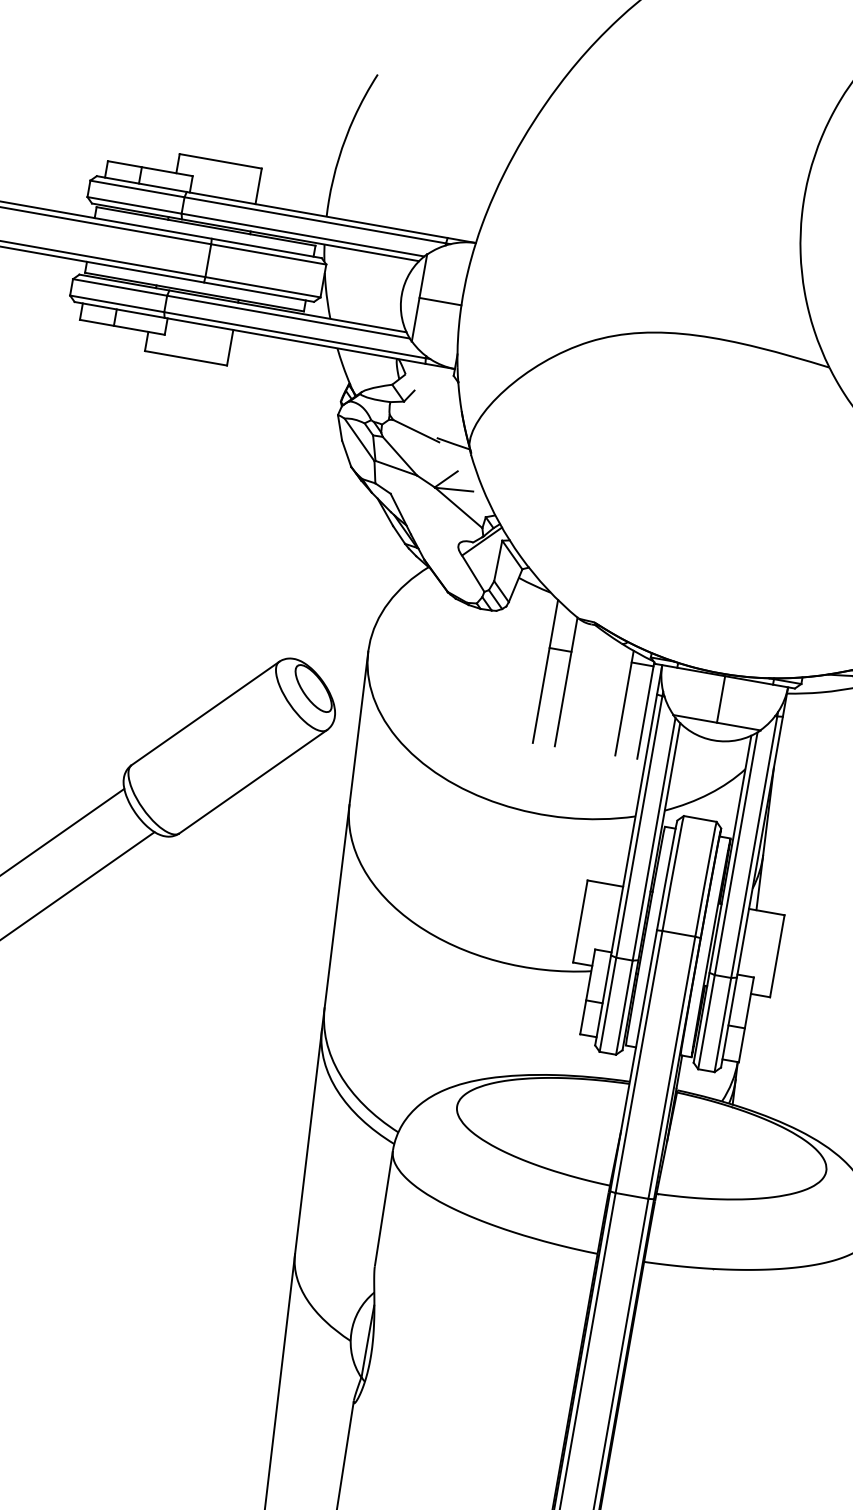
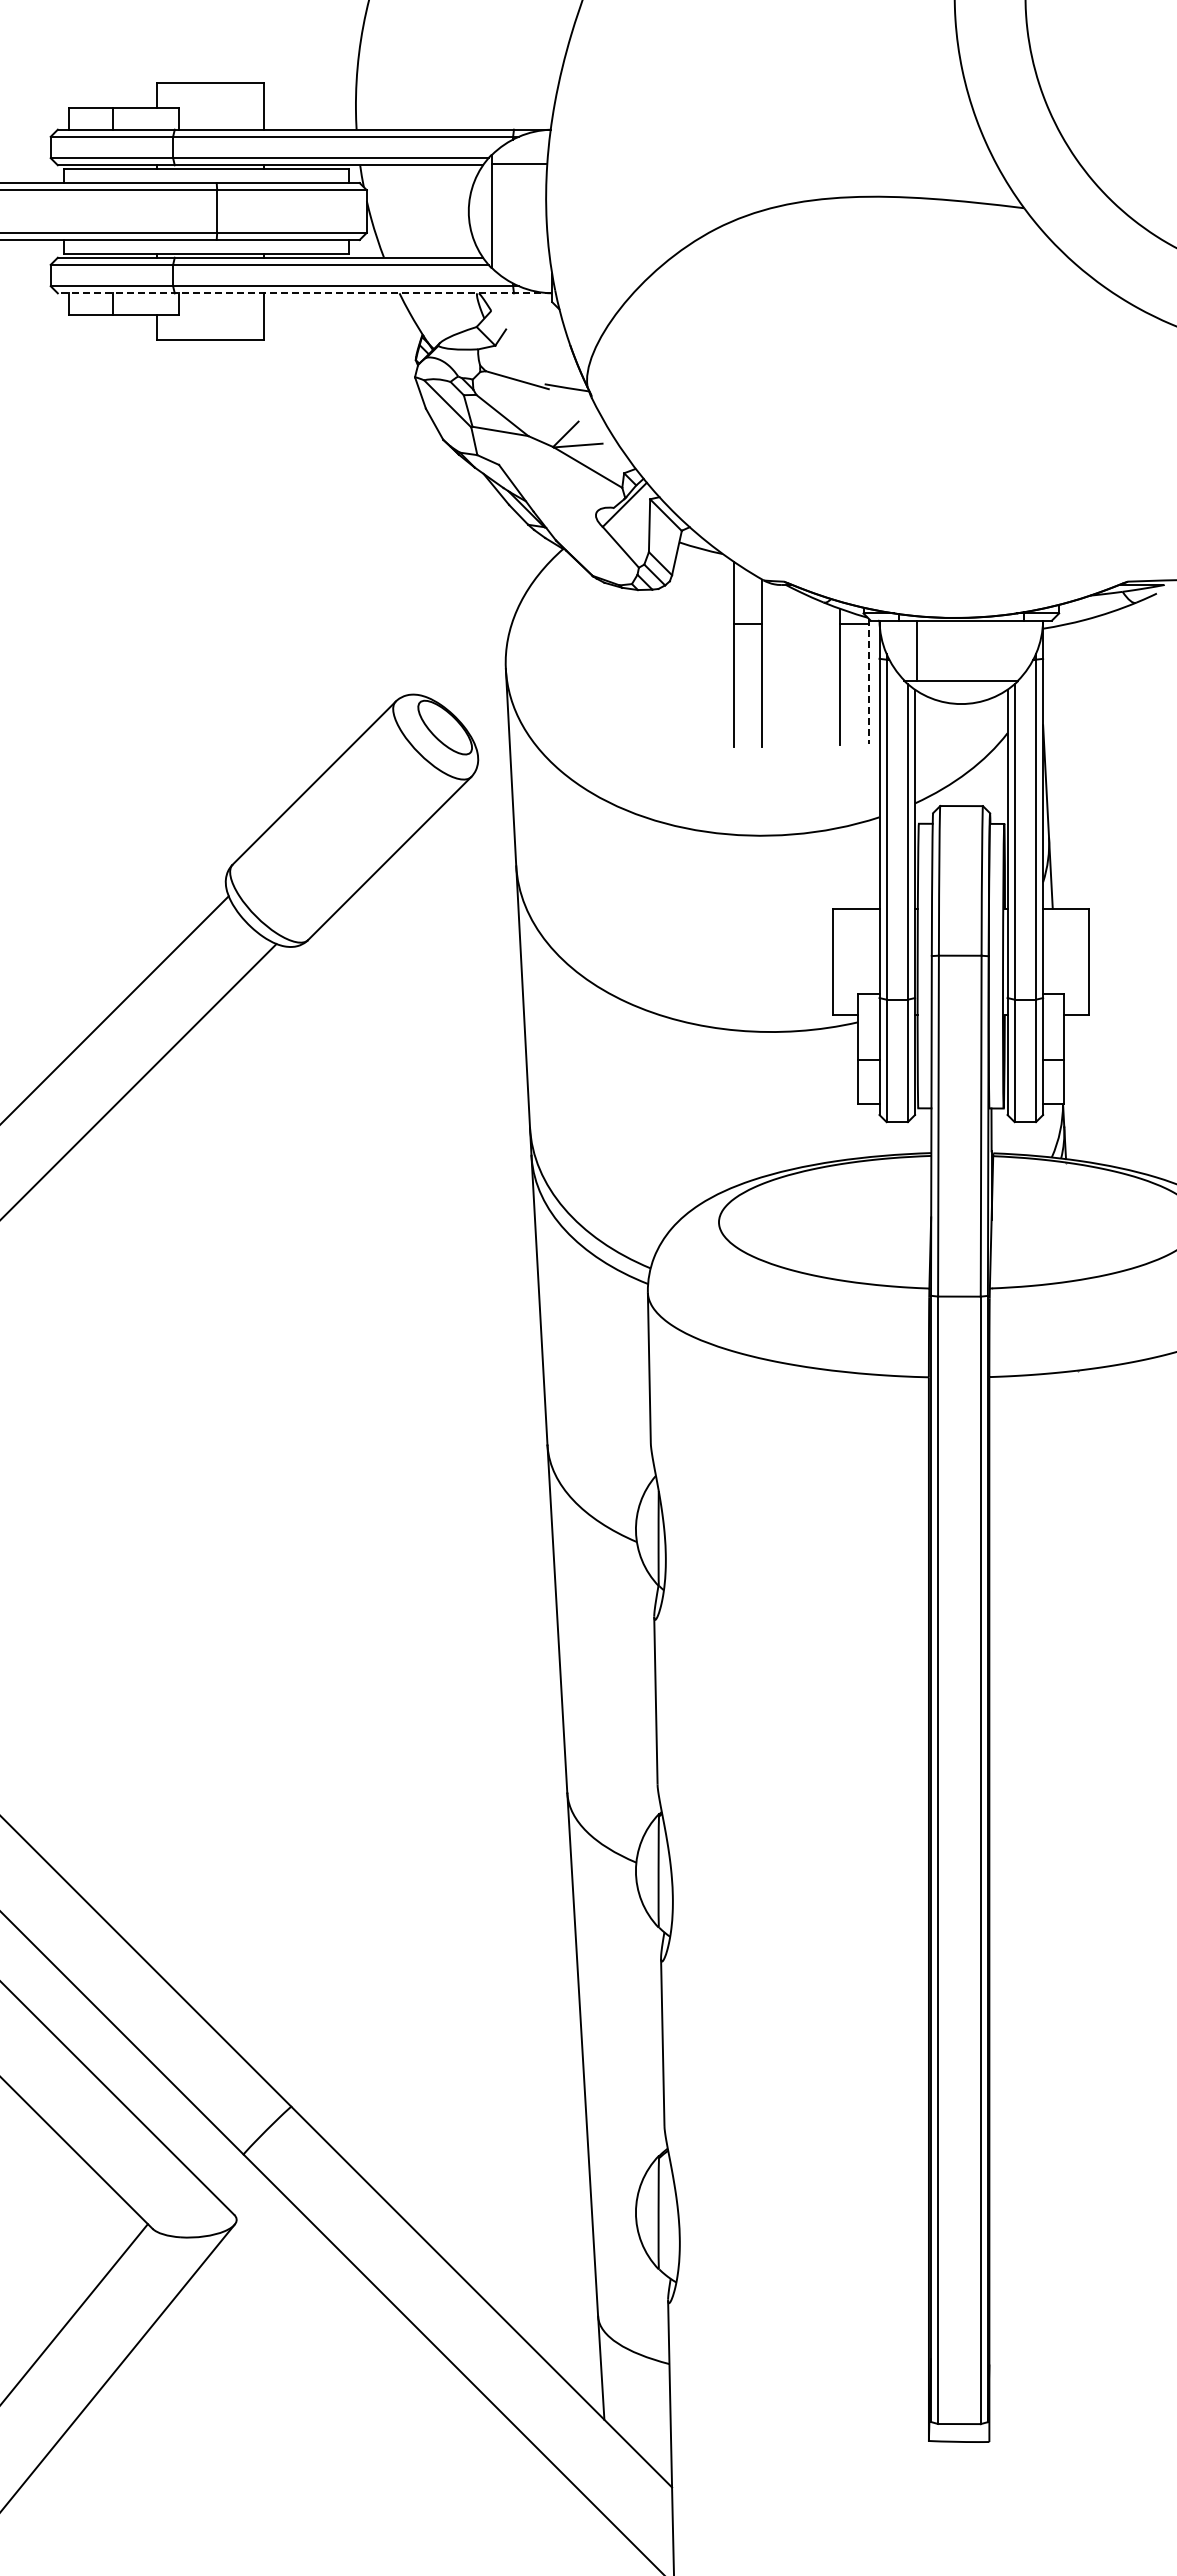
line: (440, 301) -> (518, 163), moved
line: (264, 335) -> (304, 293), solid -> dashed
line: (721, 699) -> (917, 650), moved
line: (645, 710) -> (868, 681), solid -> dashed

